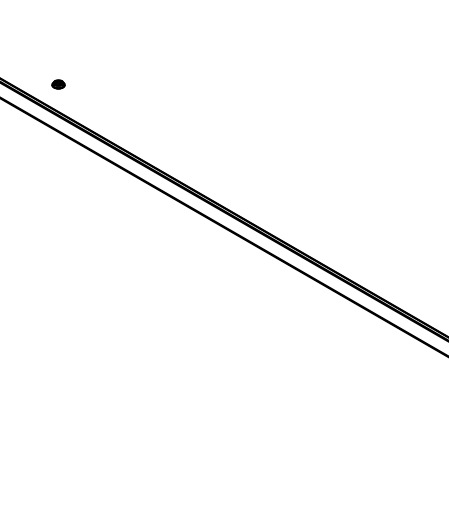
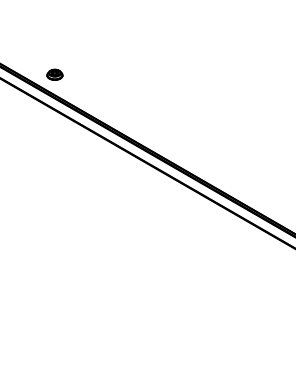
part: (58, 84) -> (54, 74), size x1.67

